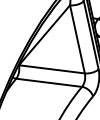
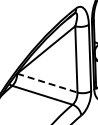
line: (52, 69) -> (47, 83), solid -> dashed

